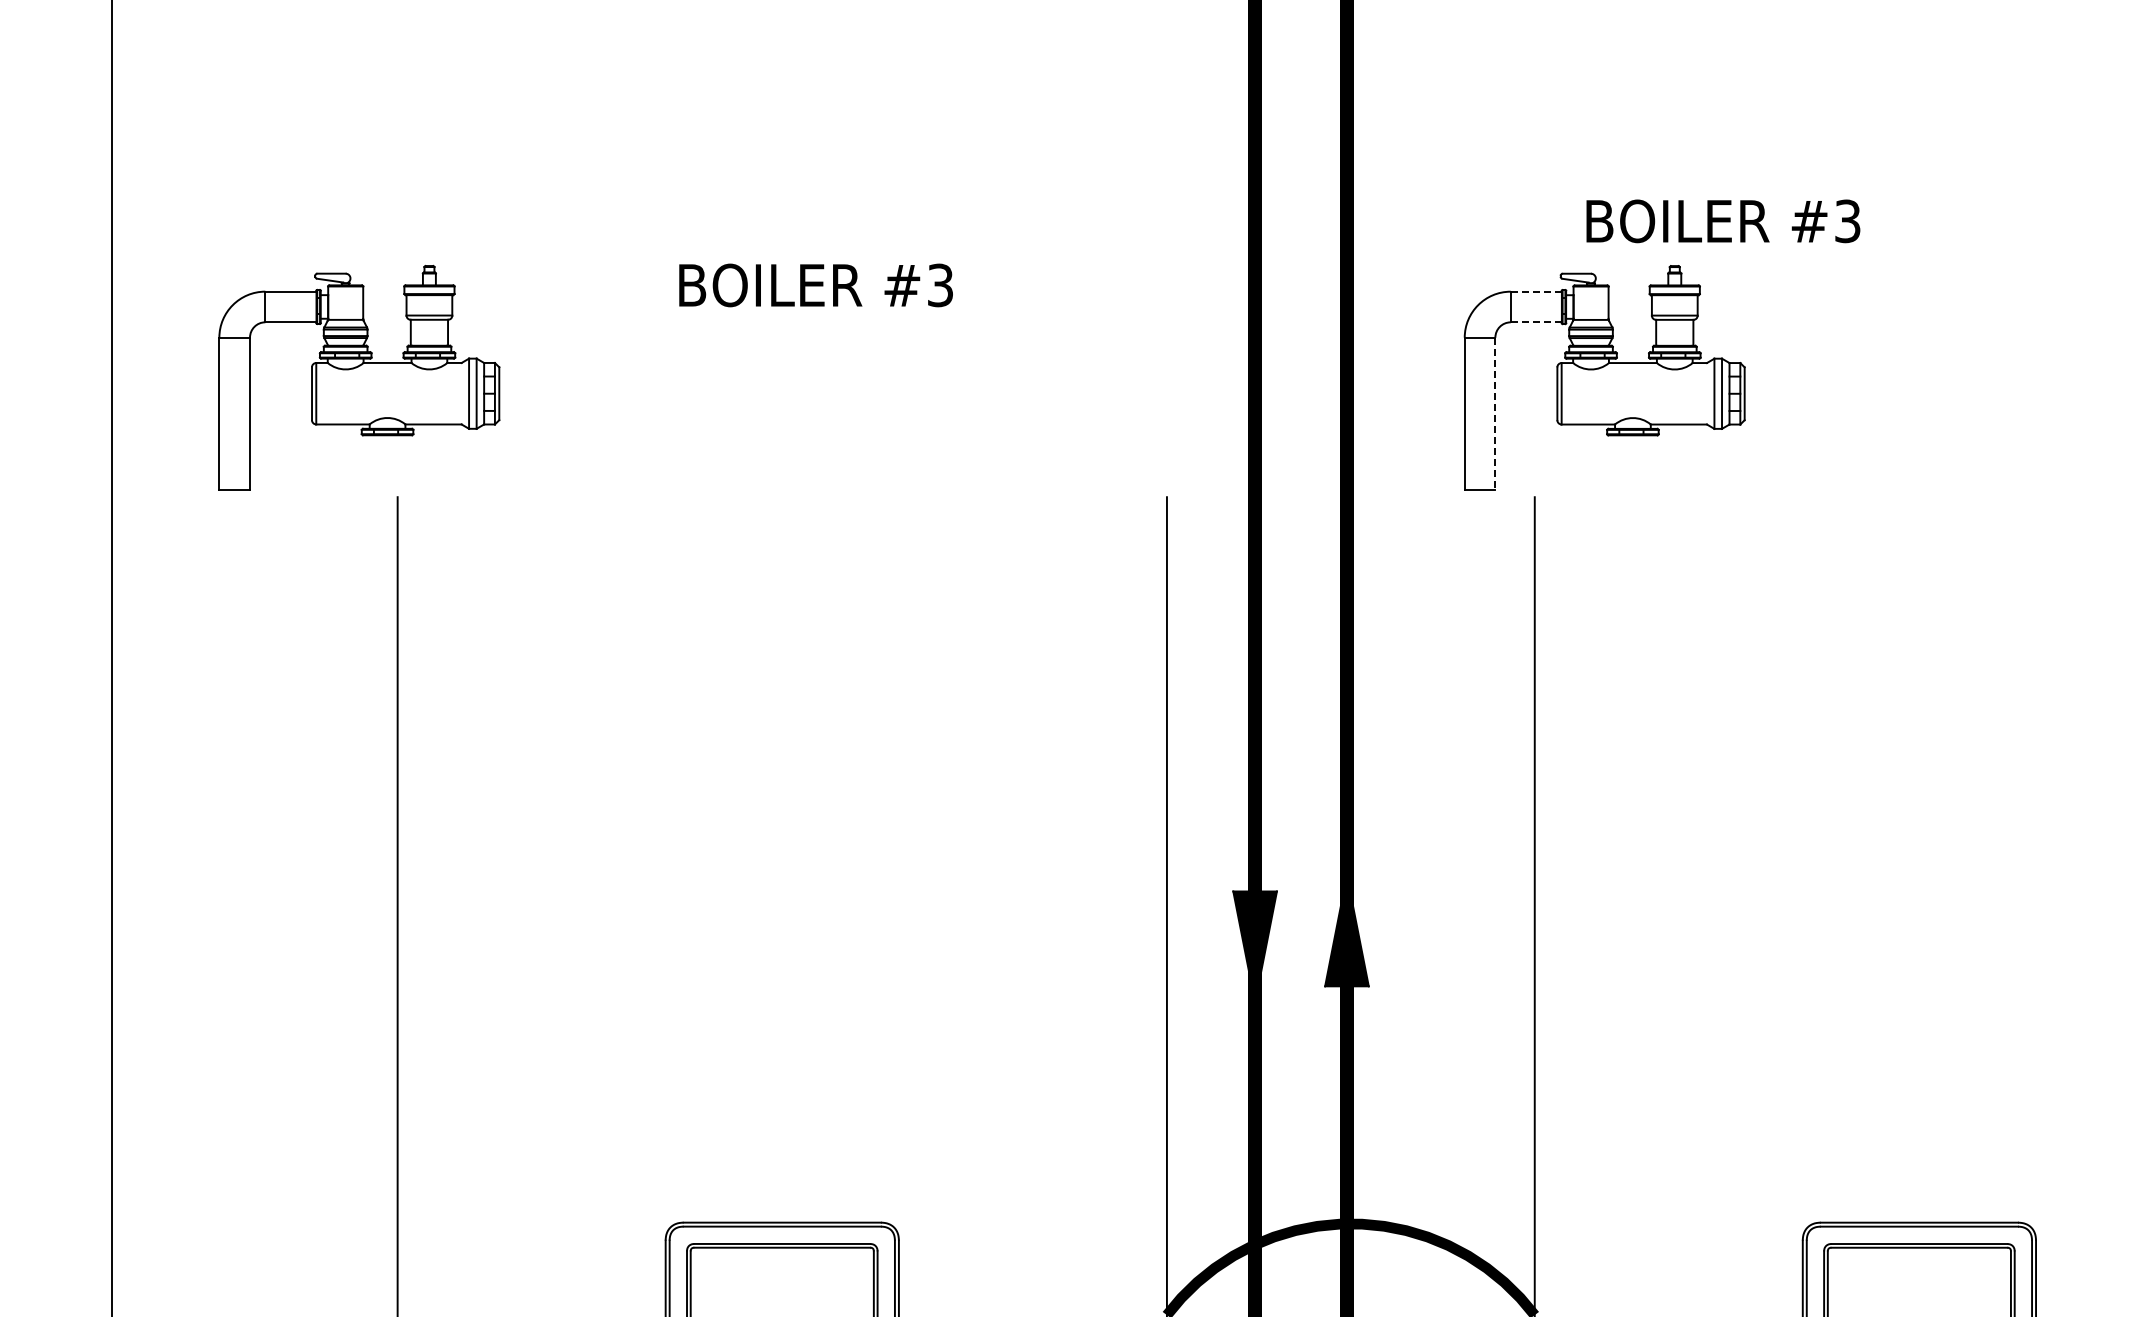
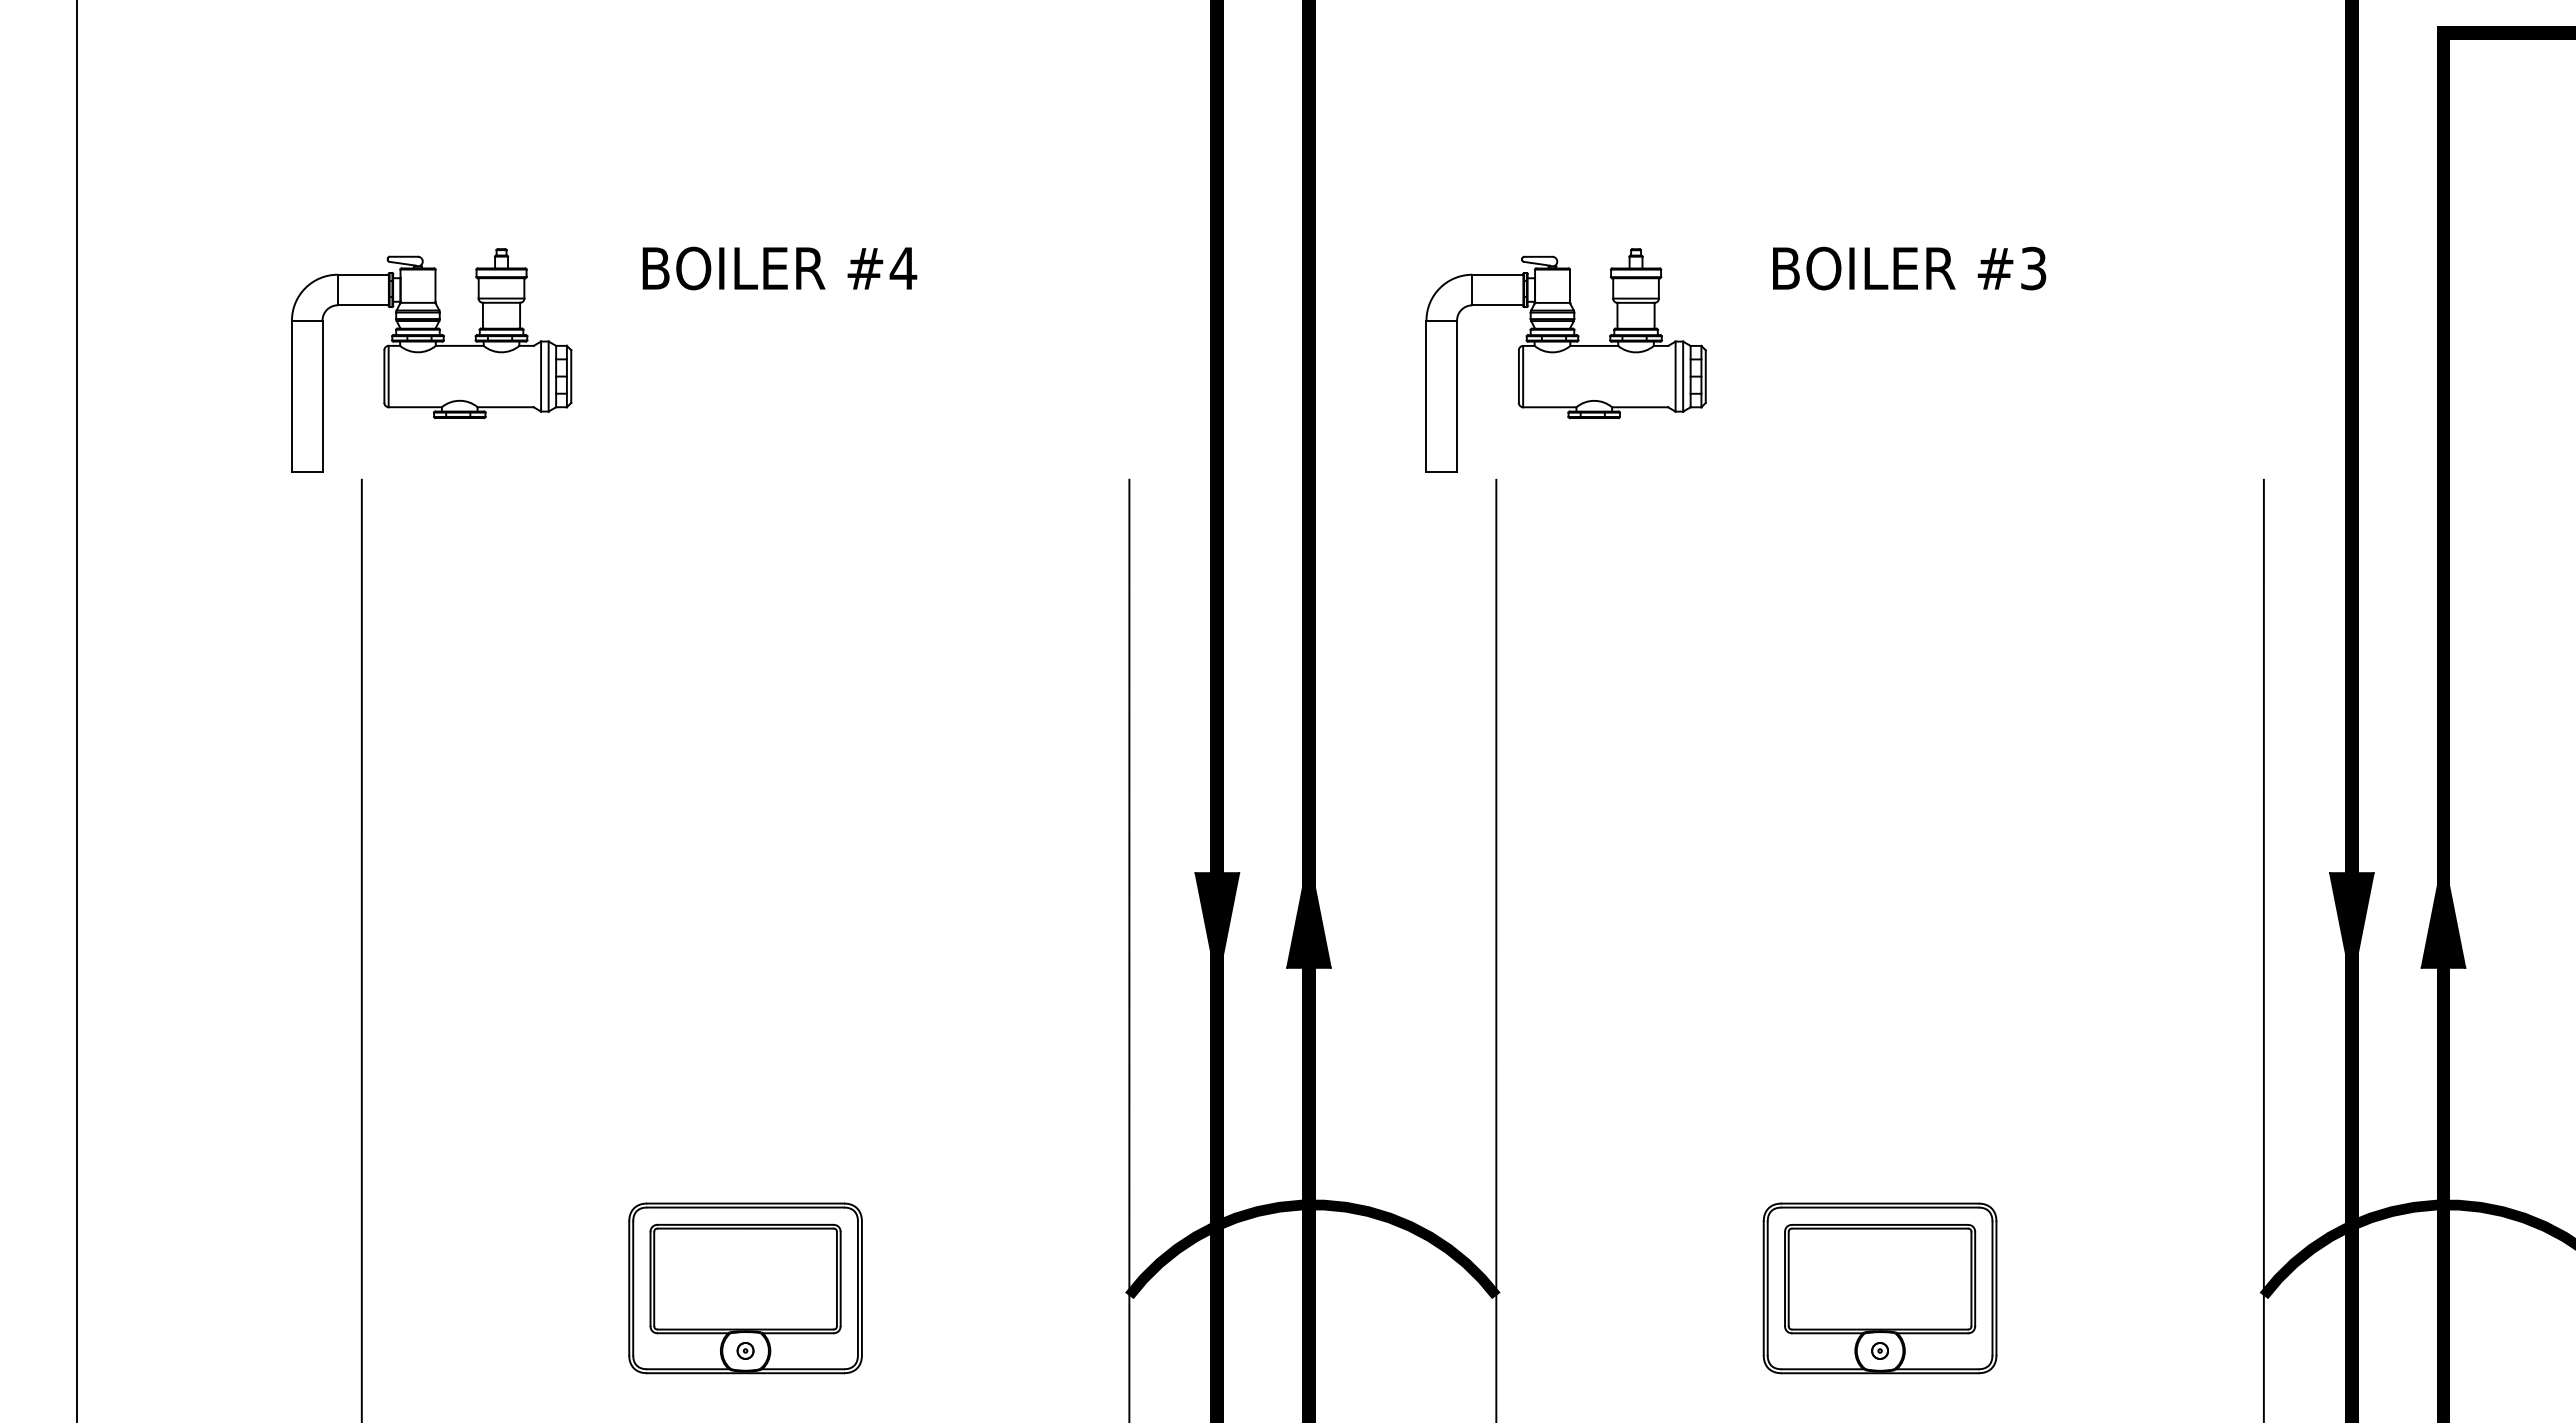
text: (1723, 221) -> (1909, 268), moved
text: (940, 285) -> (903, 268), #3 -> #4
line: (1535, 291) -> (1497, 274), dashed -> solid
line: (1535, 322) -> (1497, 305), dashed -> solid
part: (359, 377) -> (431, 360), moved
line: (1495, 413) -> (1457, 396), dashed -> solid

